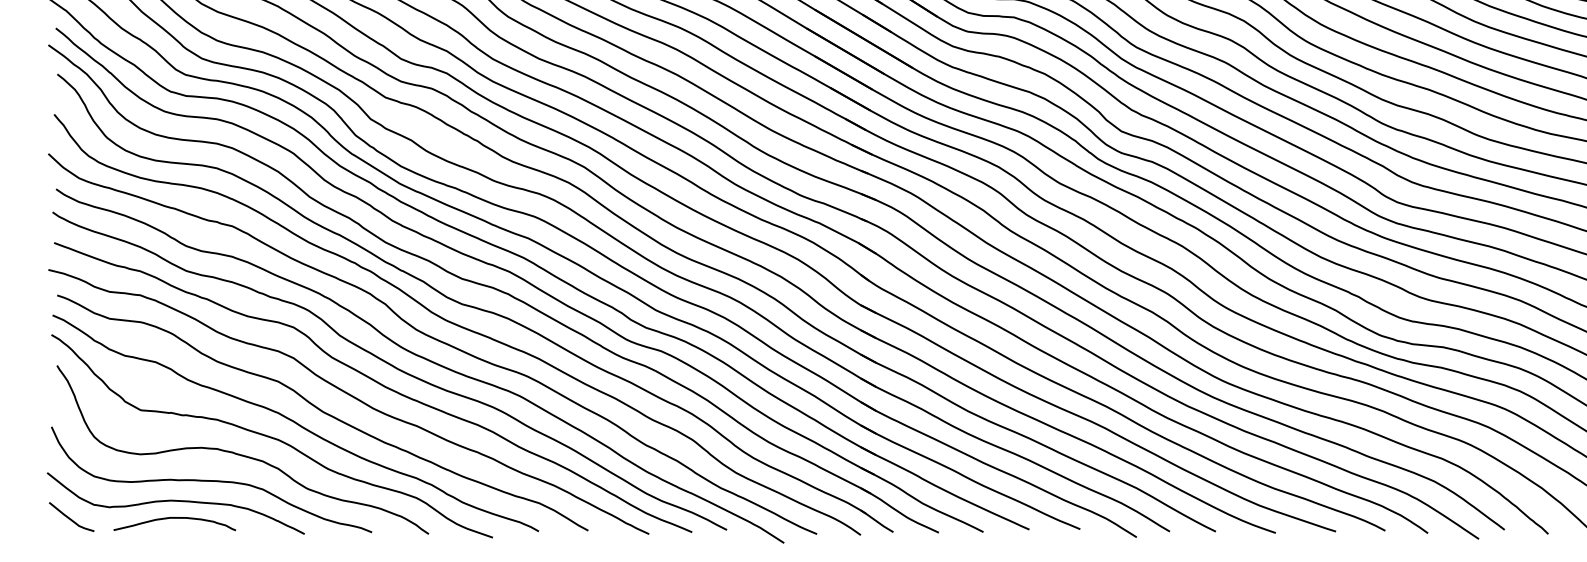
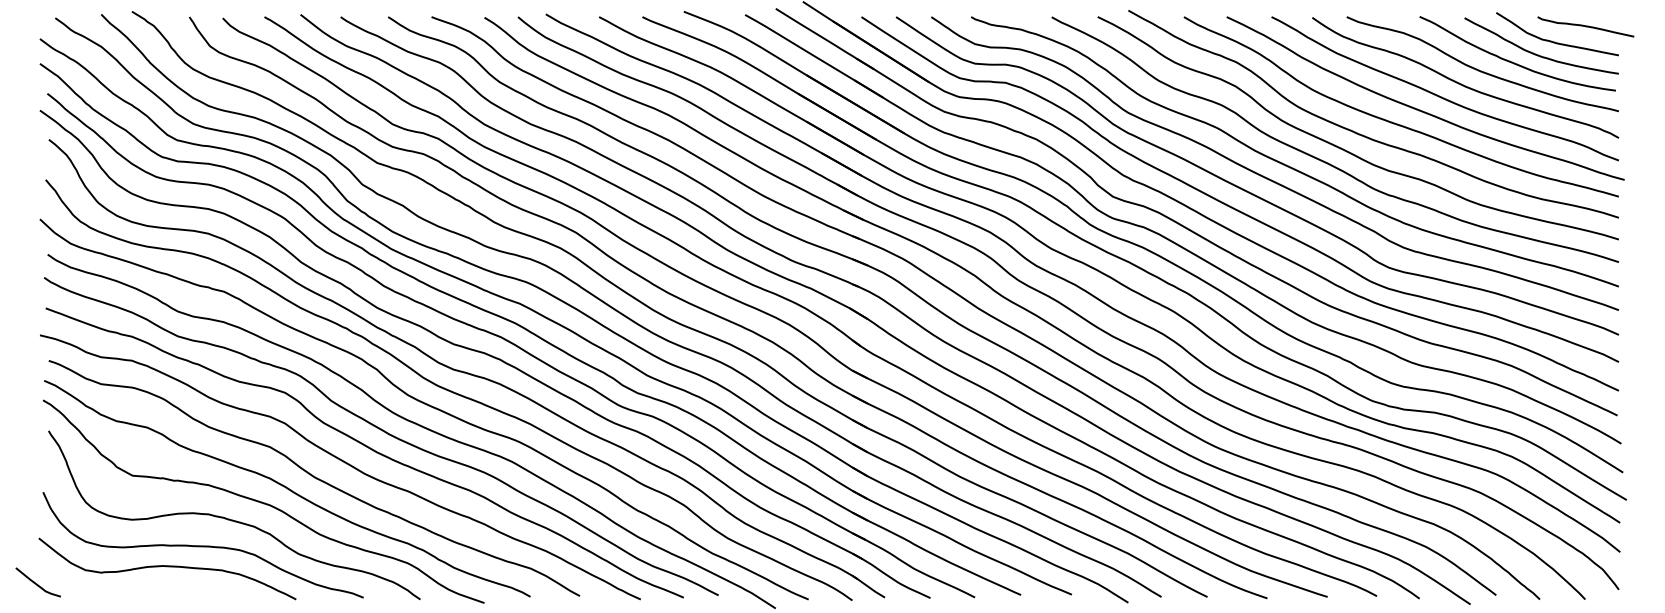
curve: (70, 518) -> (37, 583), moved
curve: (174, 519) -> (166, 584), removed

